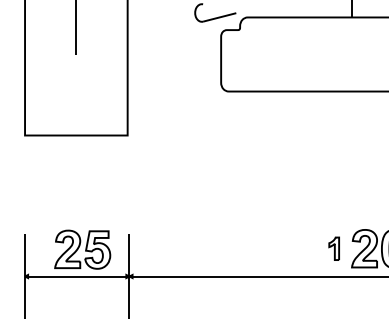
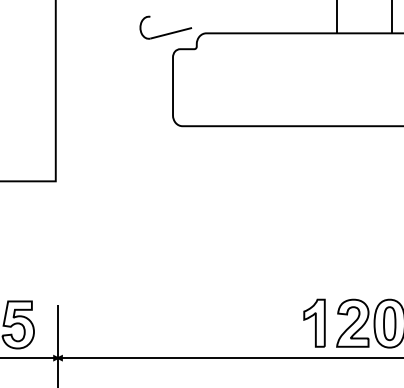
part: (334, 248) -> (315, 323), size x1.67

